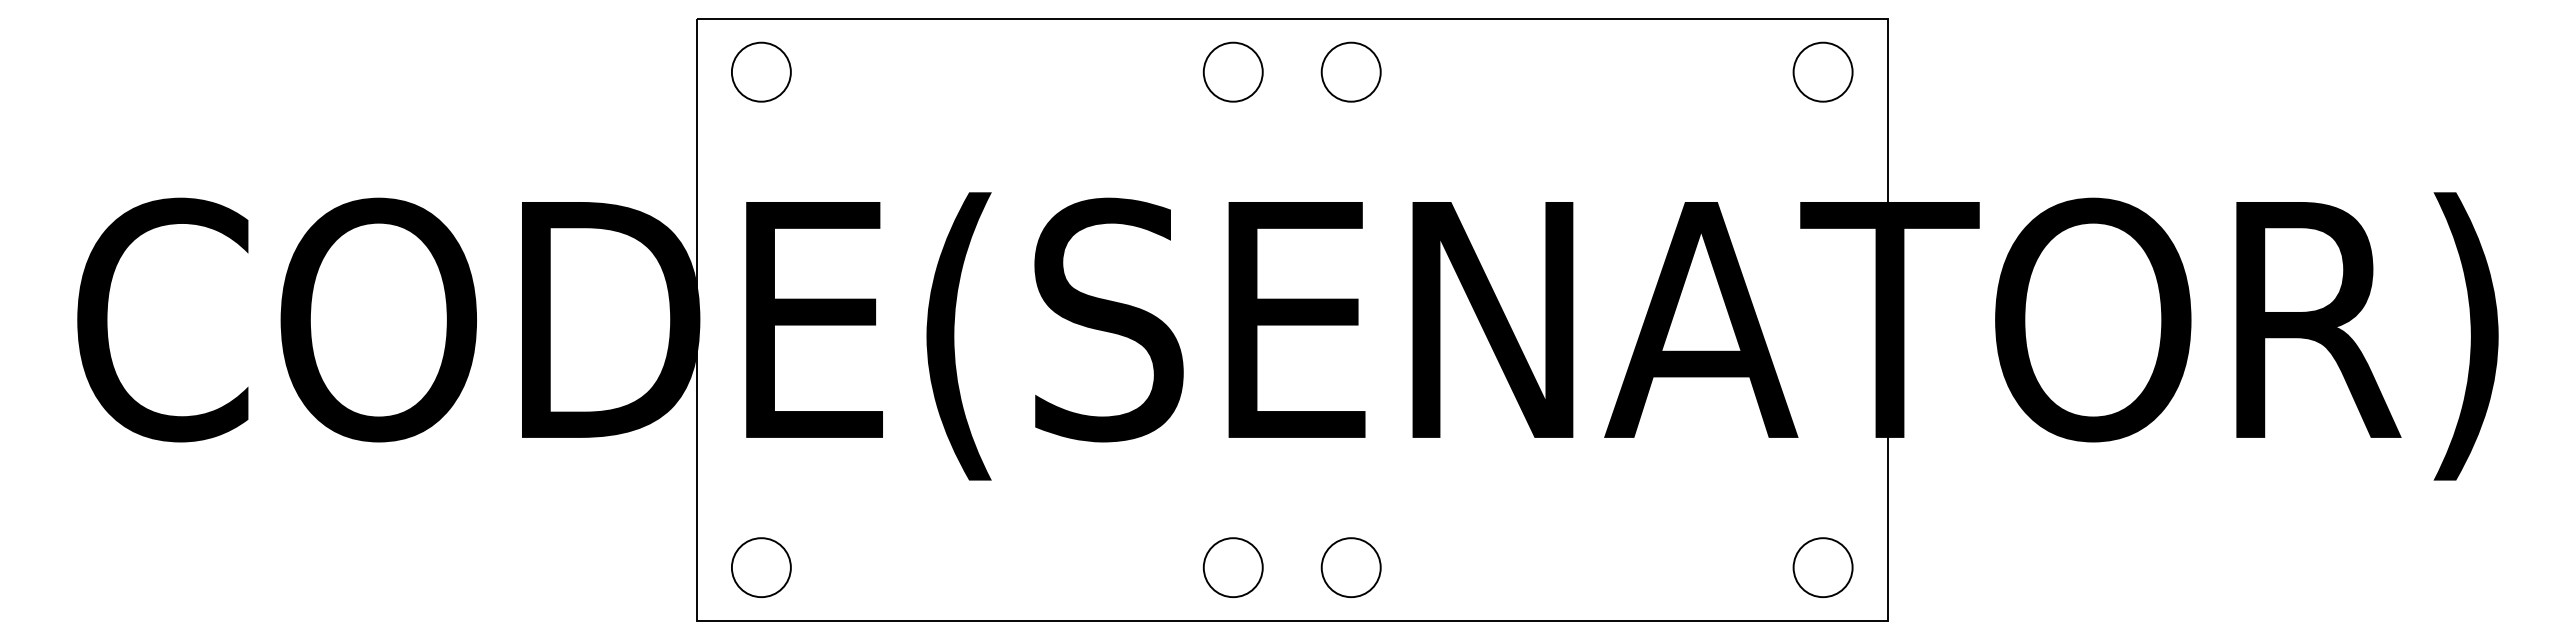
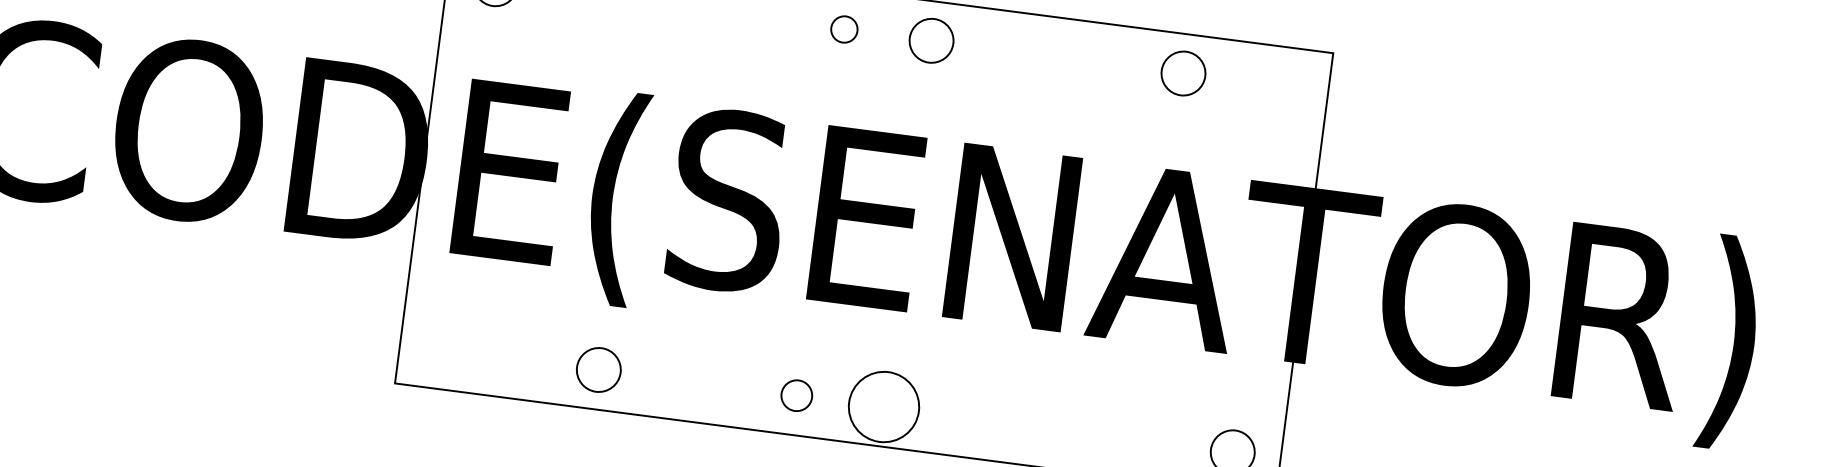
circle: (1232, 71) -> (843, 28), size x0.6
circle: (1822, 71) -> (1183, 72), moved
circle: (761, 567) -> (598, 369), moved
circle: (1232, 567) -> (796, 395), size x0.7
circle: (1350, 567) -> (883, 406), size x1.6

